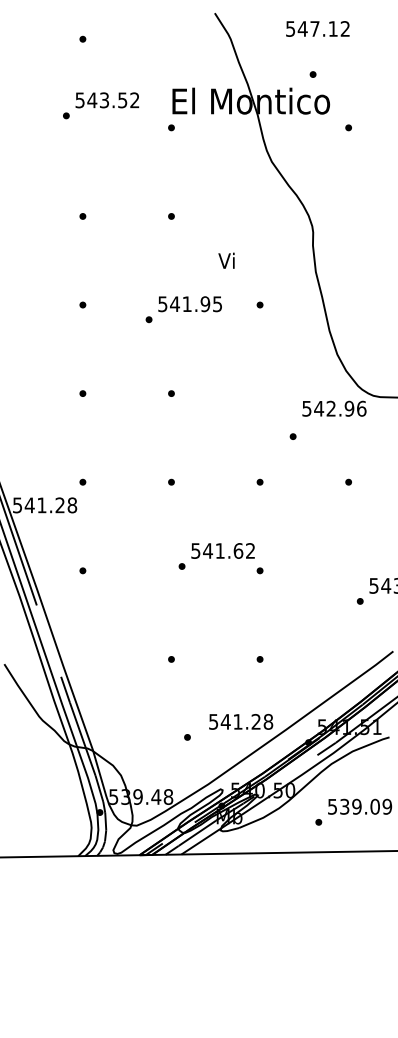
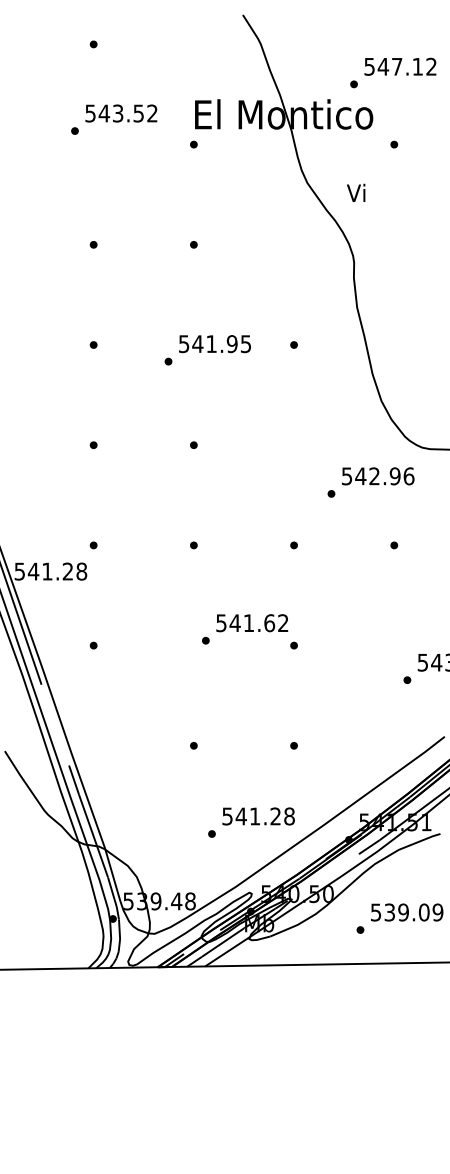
text: (317, 28) -> (400, 66), moved
text: (226, 260) -> (356, 192), moved
text: (334, 408) -> (378, 476), moved
text: (240, 721) -> (258, 816), moved

